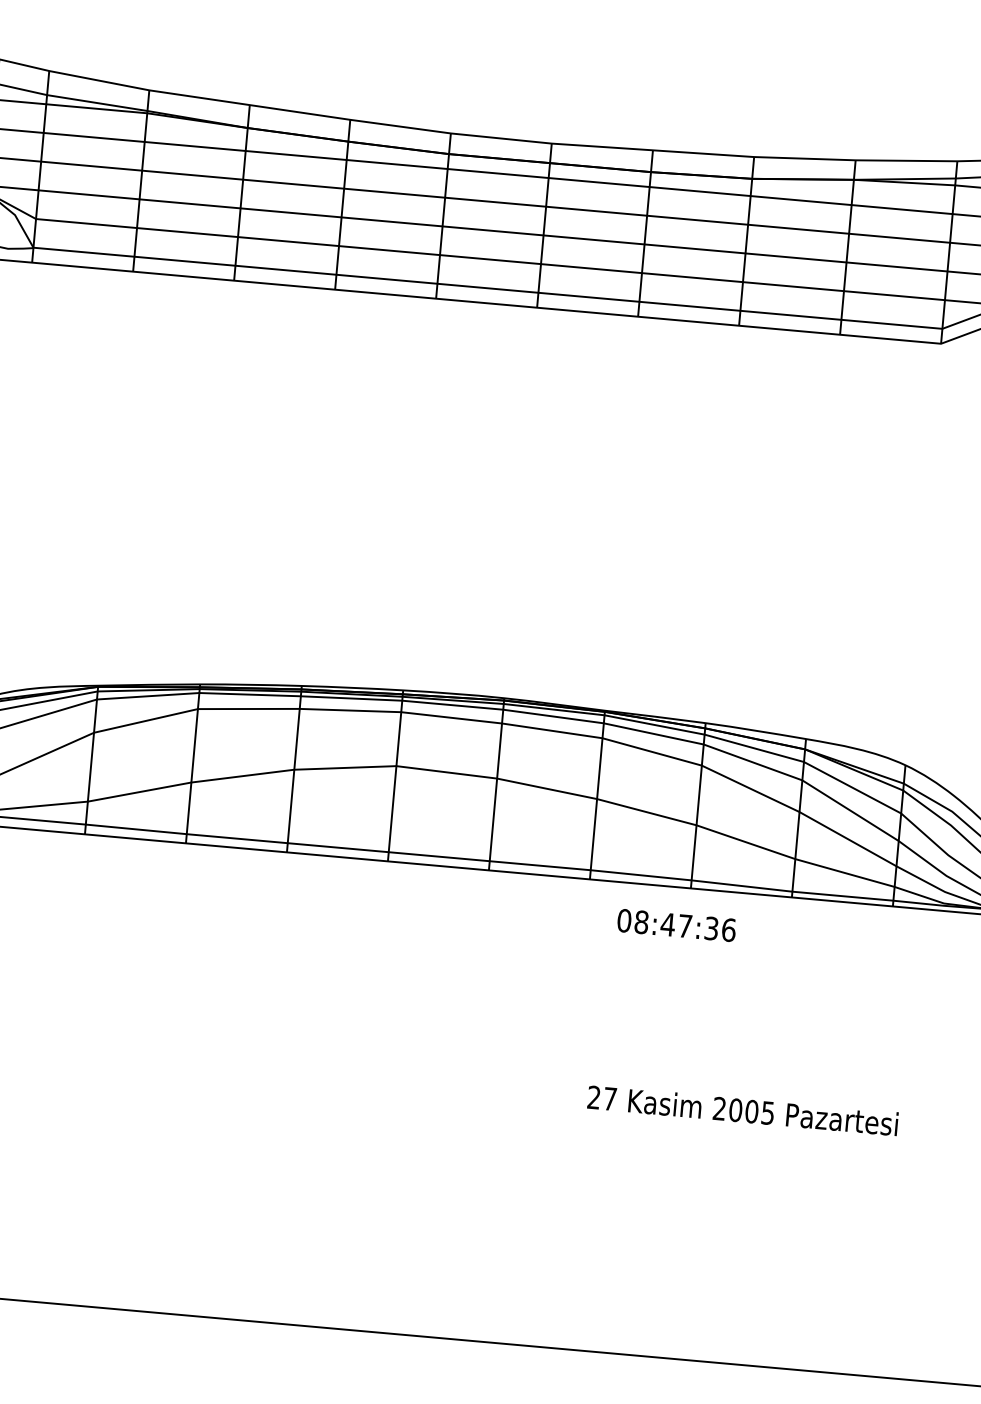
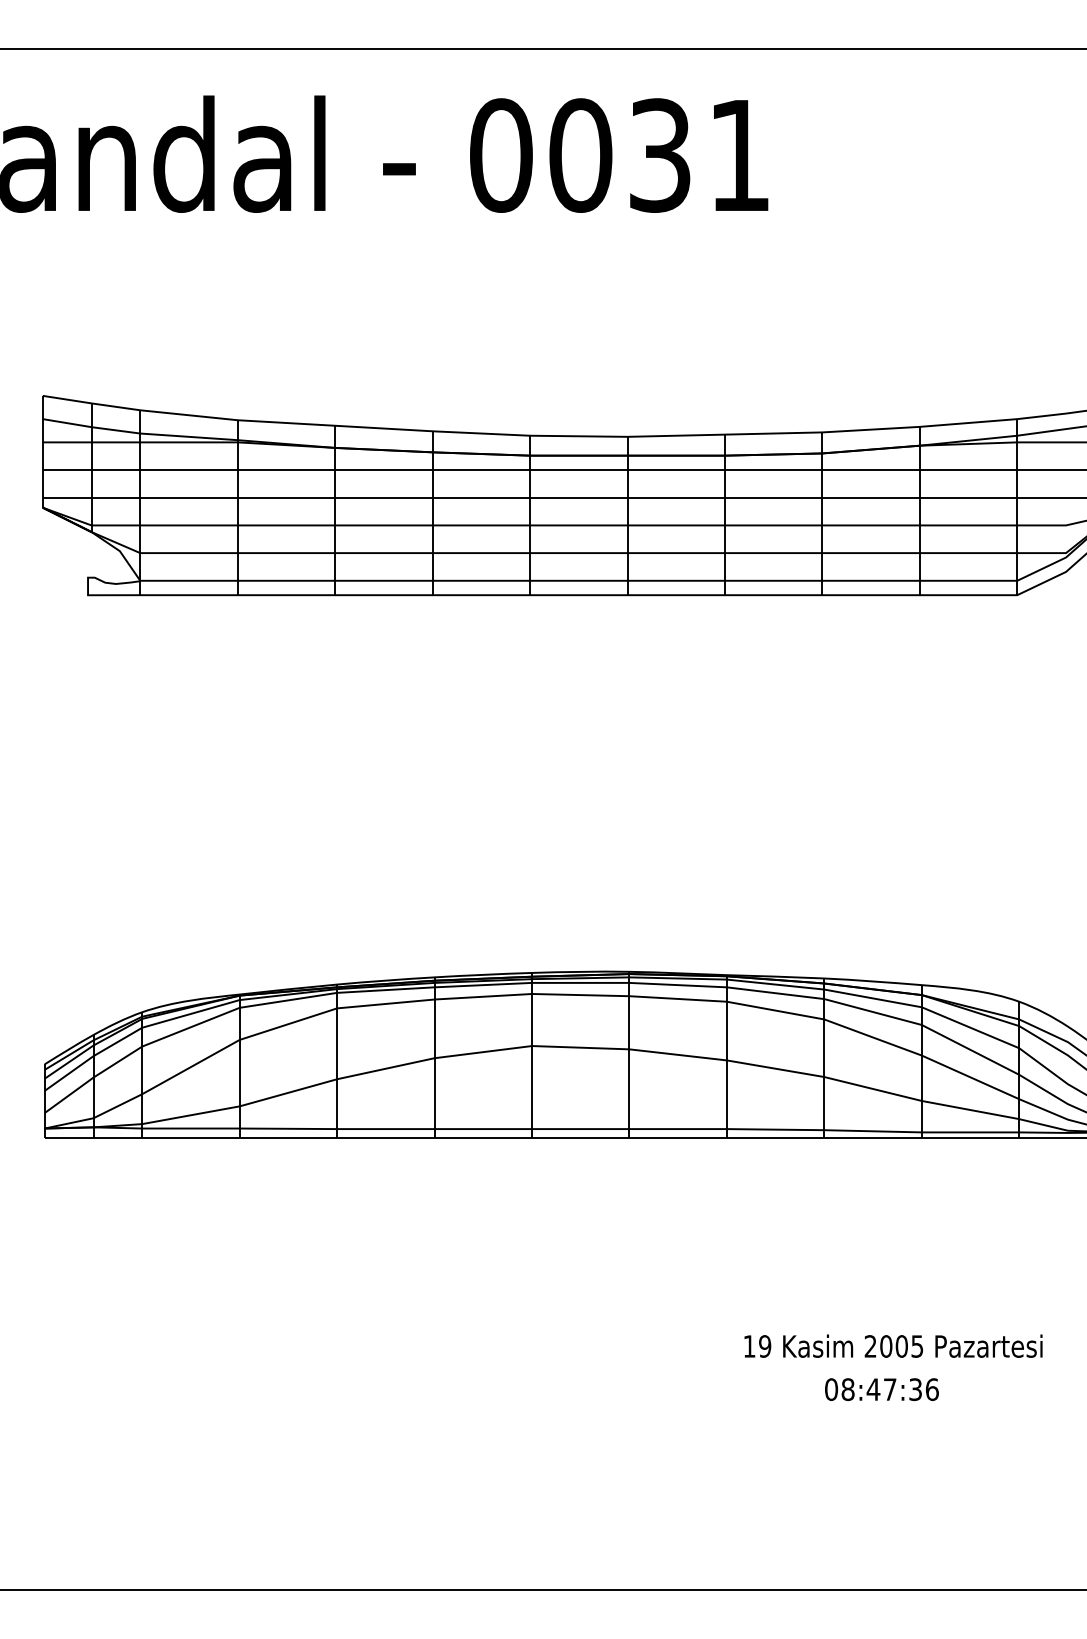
text: (676, 925) -> (881, 1389), moved
text: (602, 1098) -> (757, 1346), 27 -> 19

